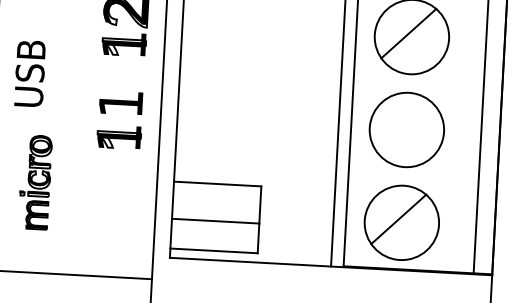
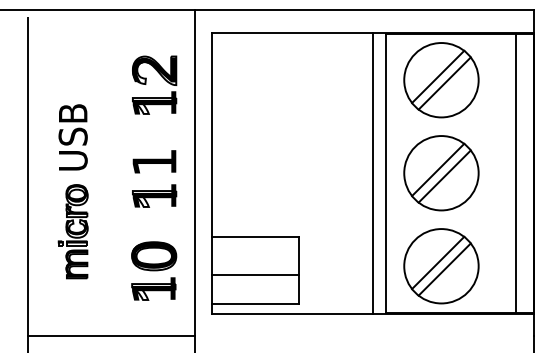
line: (414, 40) -> (444, 83), added
text: (29, 73) -> (72, 137), moved
line: (404, 126) -> (438, 169), added
line: (409, 133) -> (444, 176), added
part: (34, 182) -> (72, 231), moved
part: (115, 211) -> (154, 270), added
line: (404, 226) -> (444, 269), added

